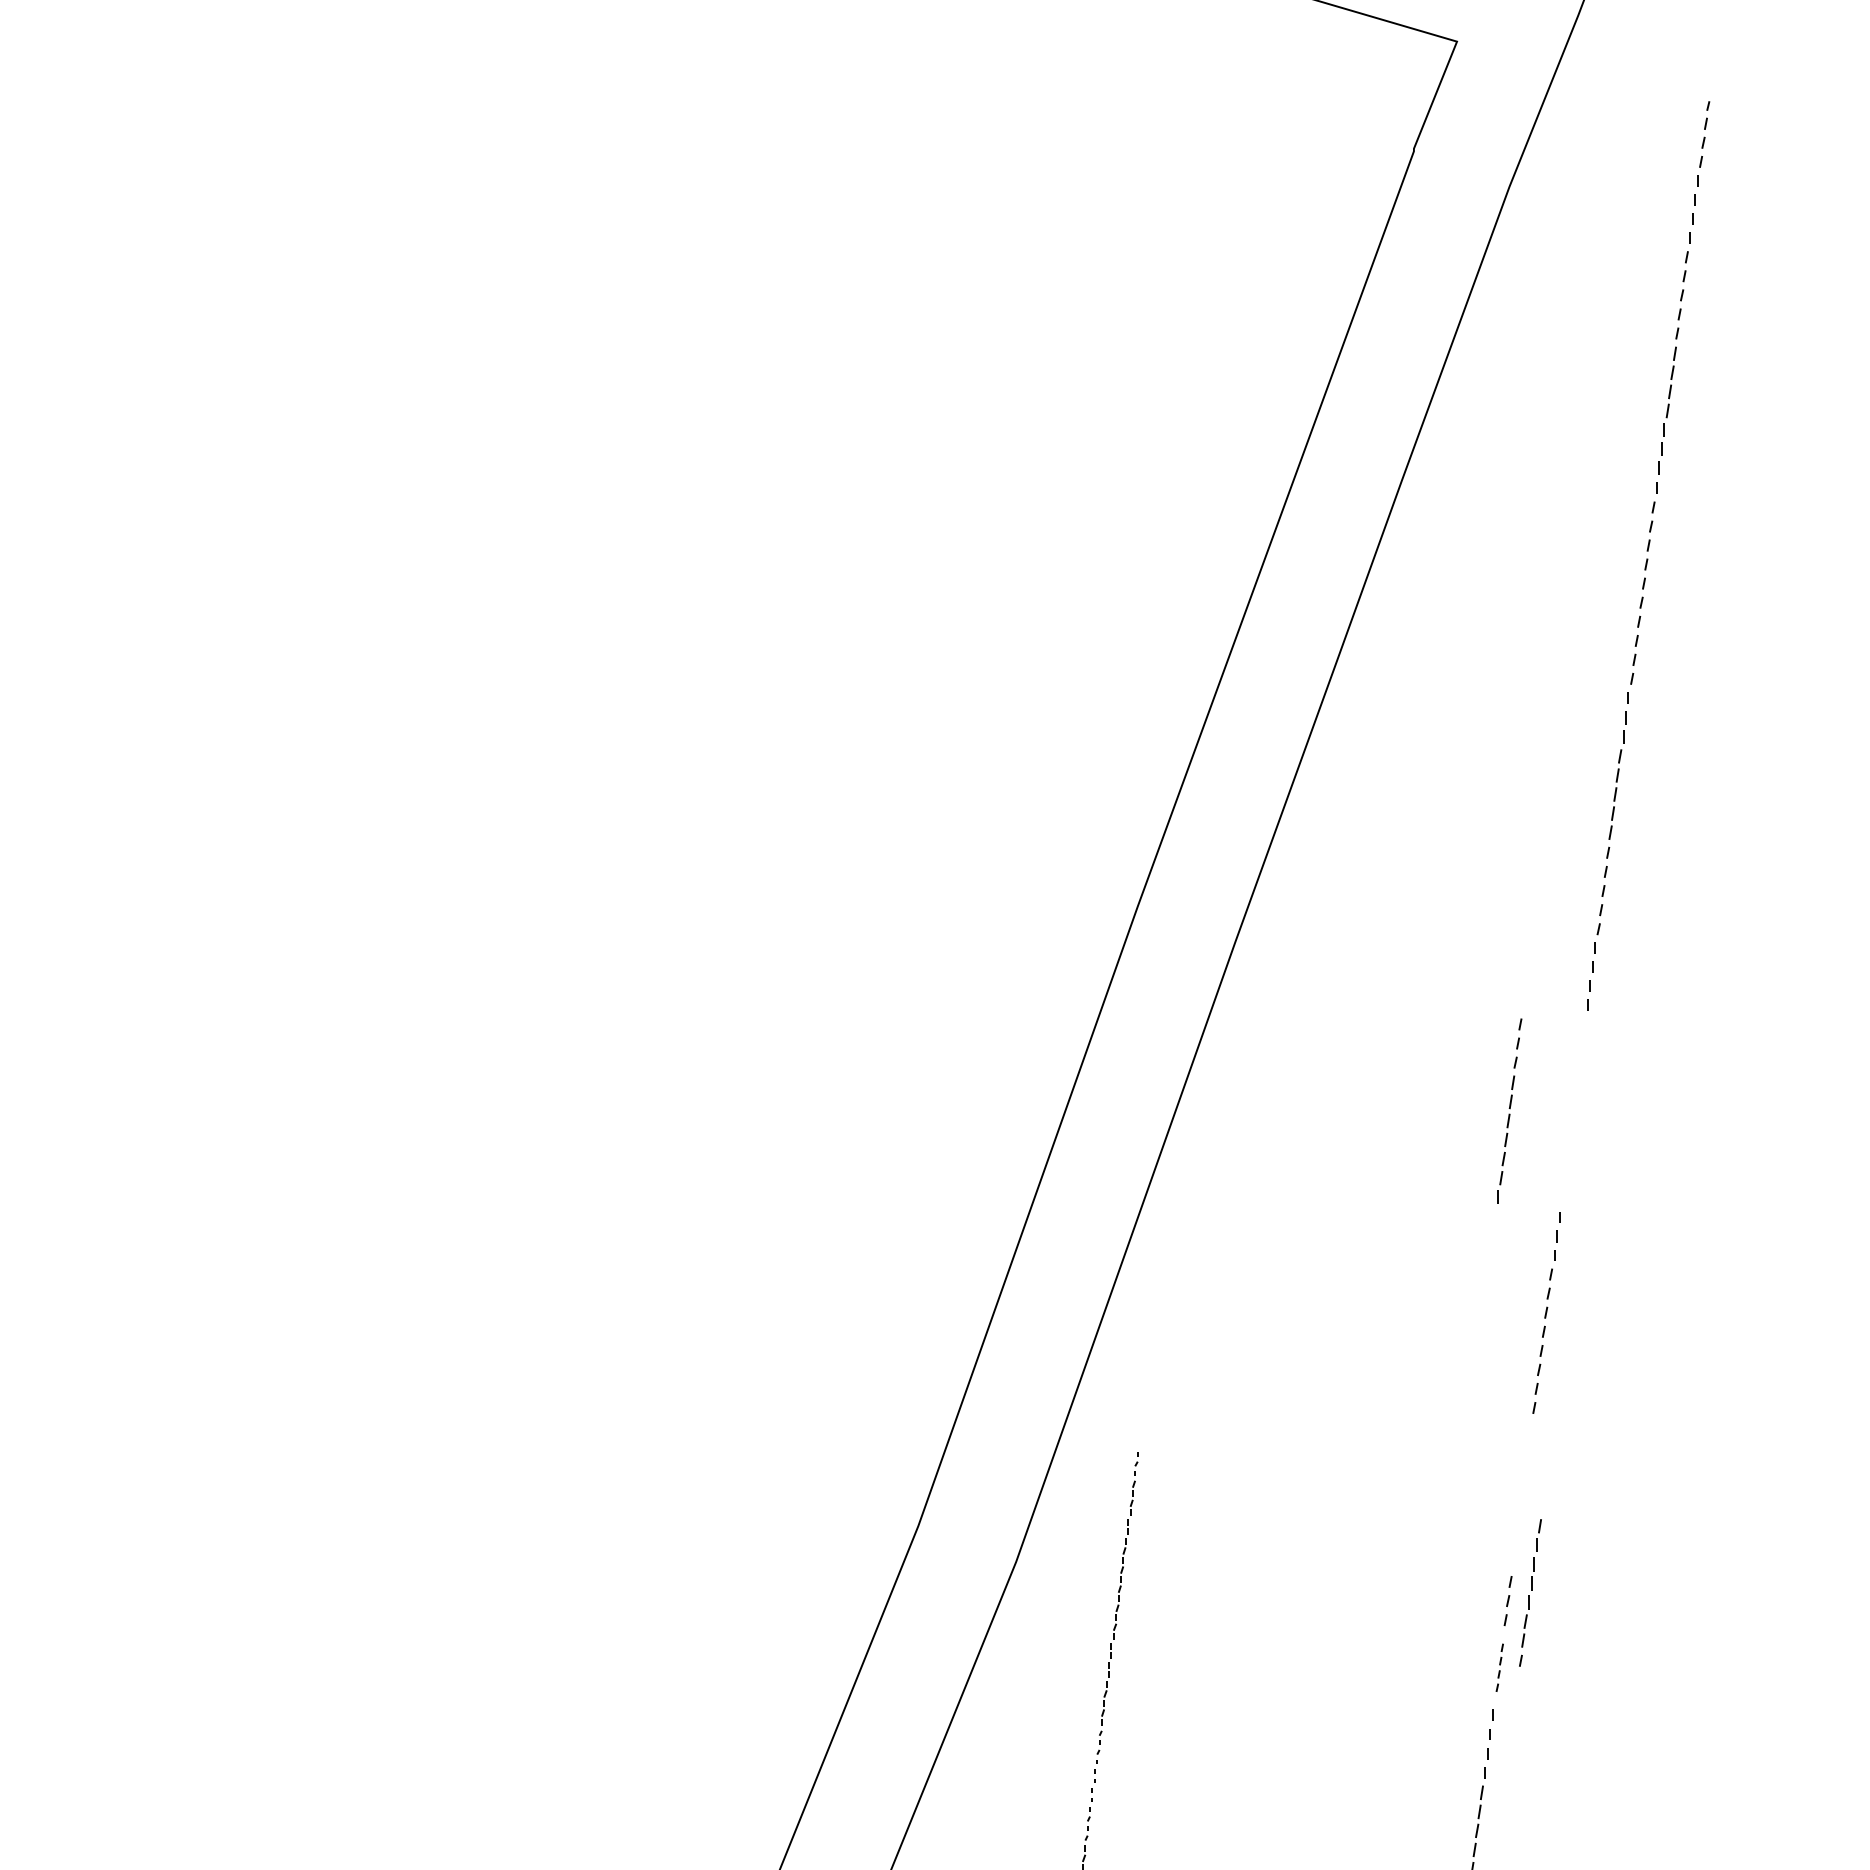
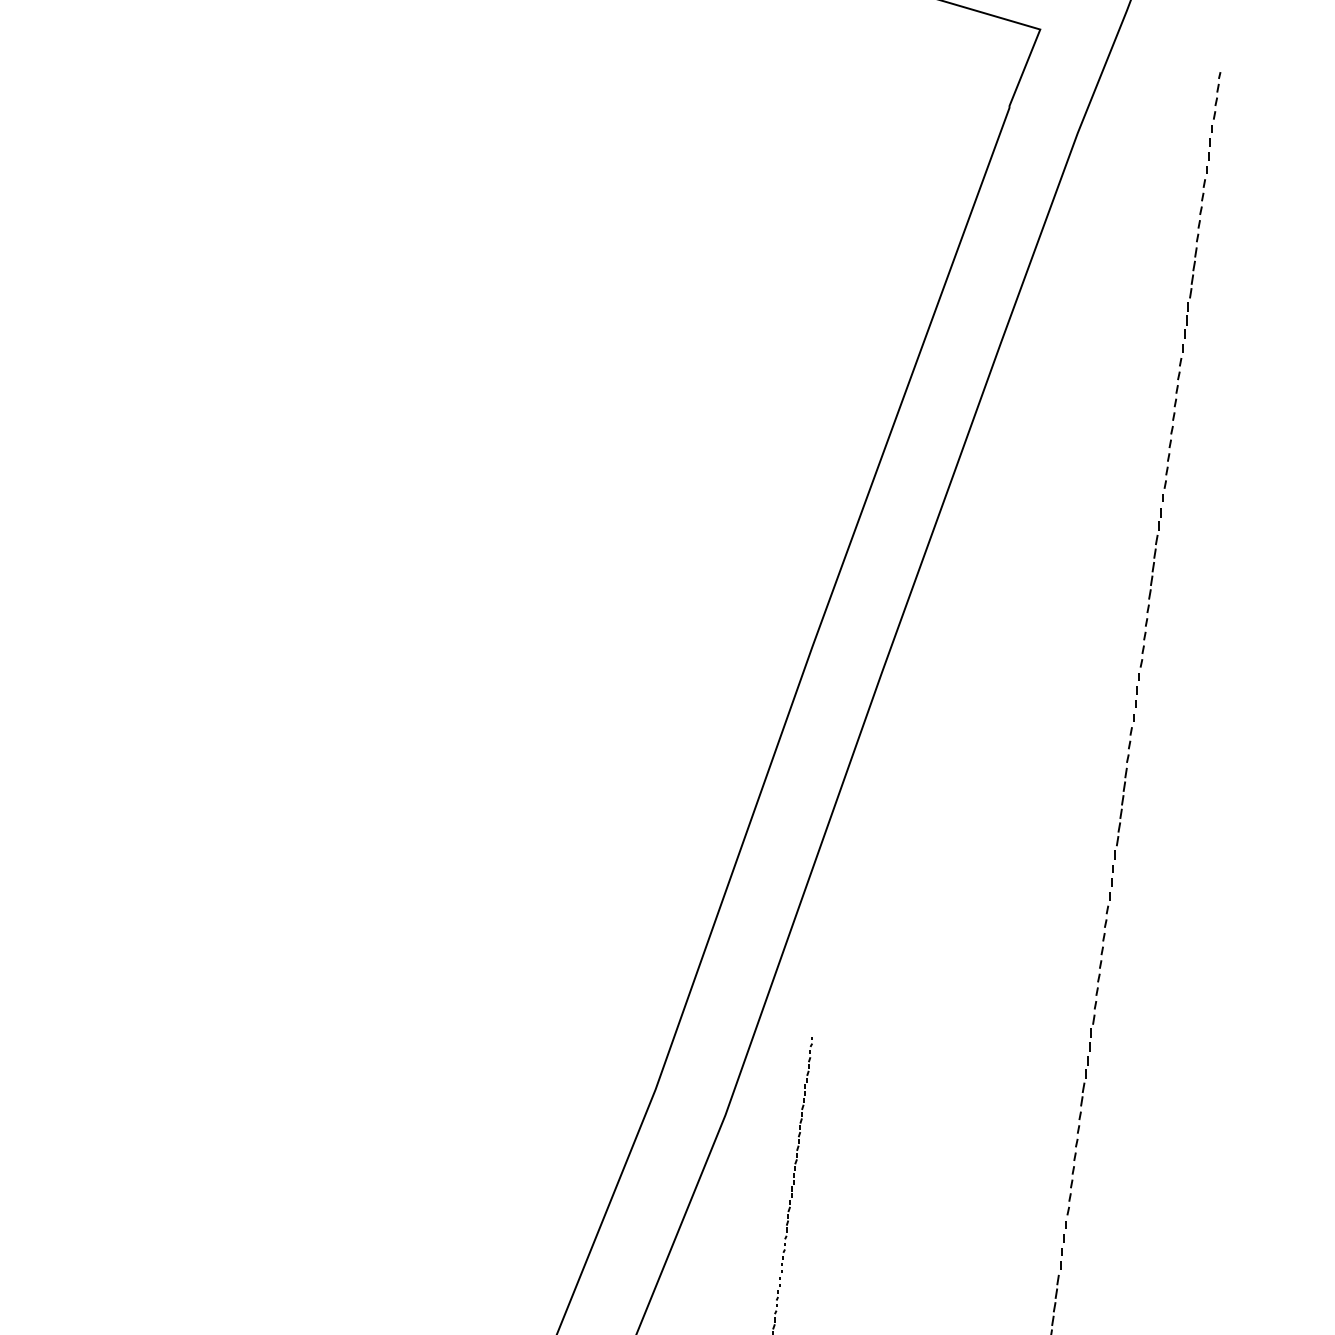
part: (1509, 1110) -> (1123, 792), moved
part: (1530, 1592) -> (1087, 1067), moved
part: (1499, 1667) -> (1070, 1190), size x1.43

